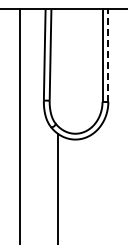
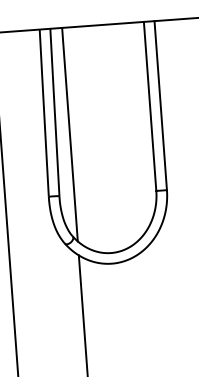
line: (108, 55) -> (161, 105), dashed -> solid
line: (57, 67) -> (69, 134), added

